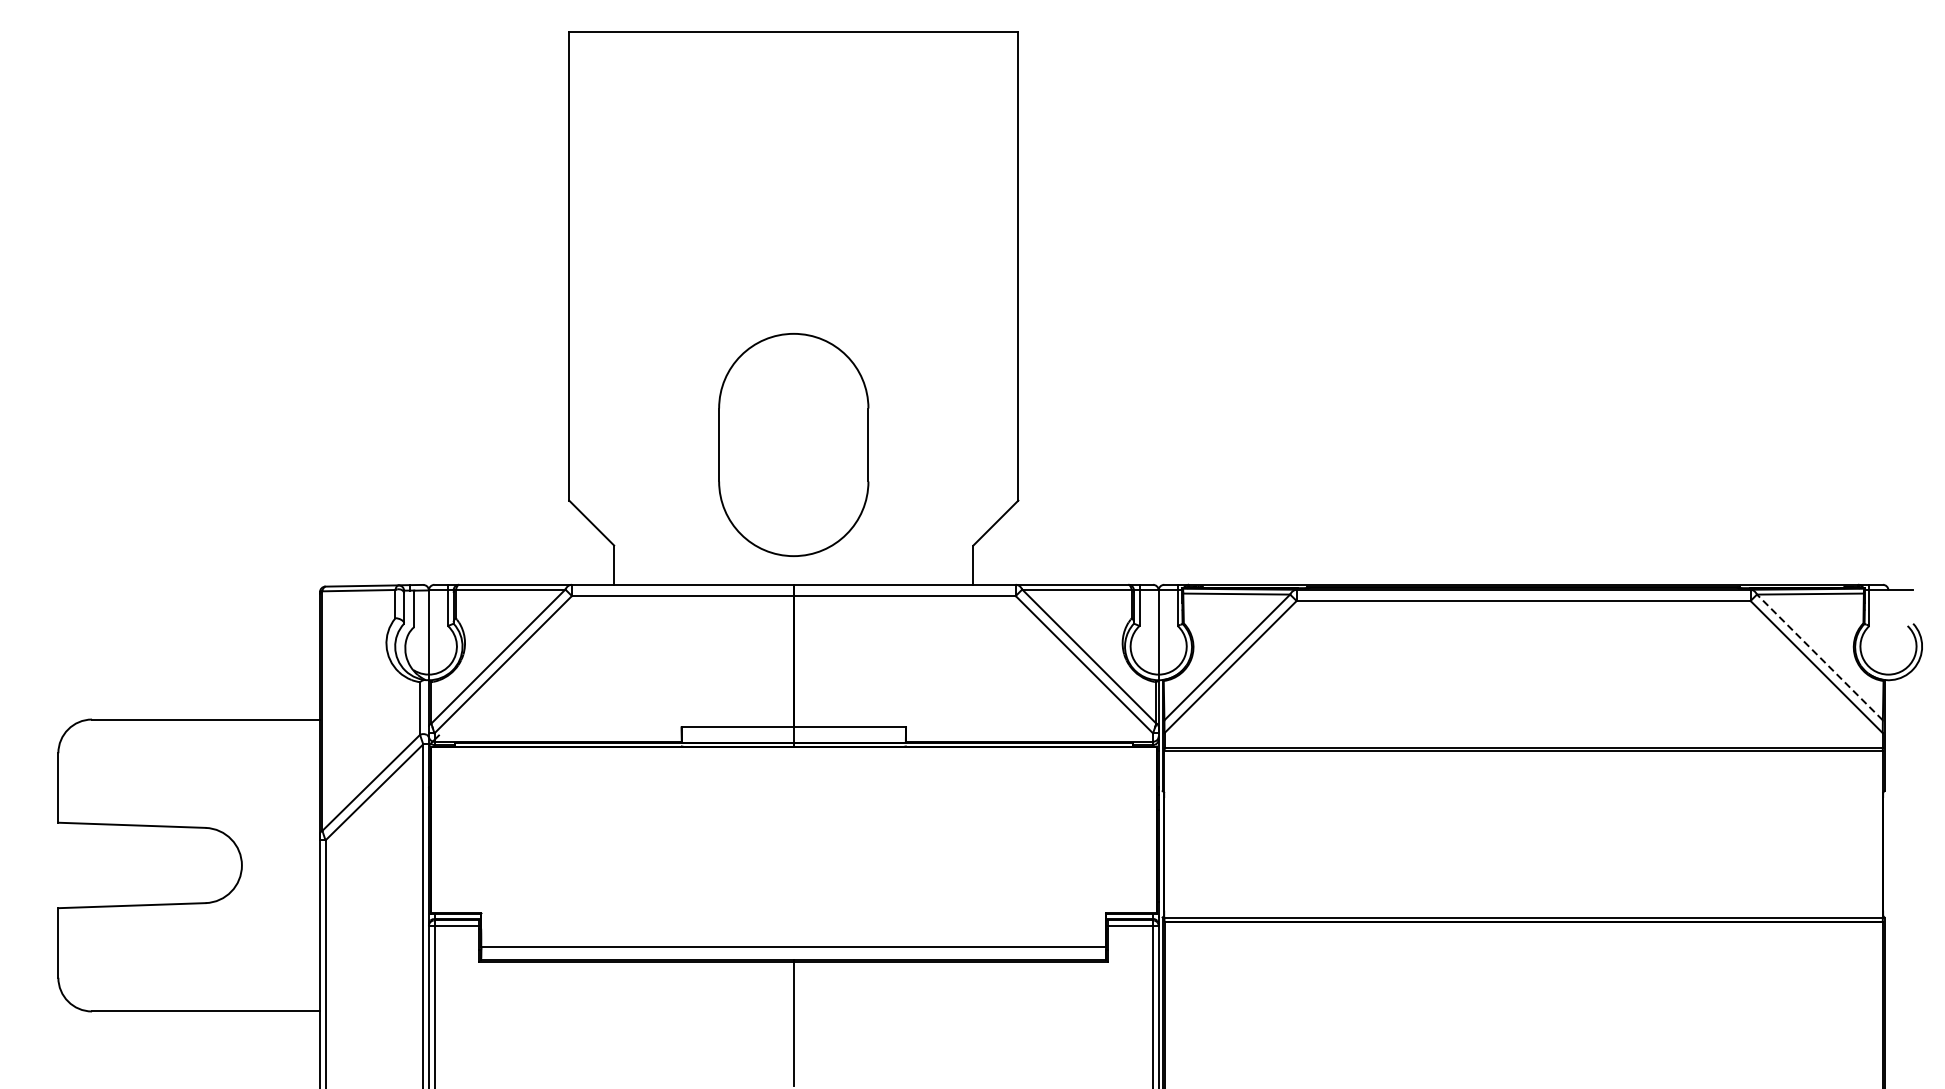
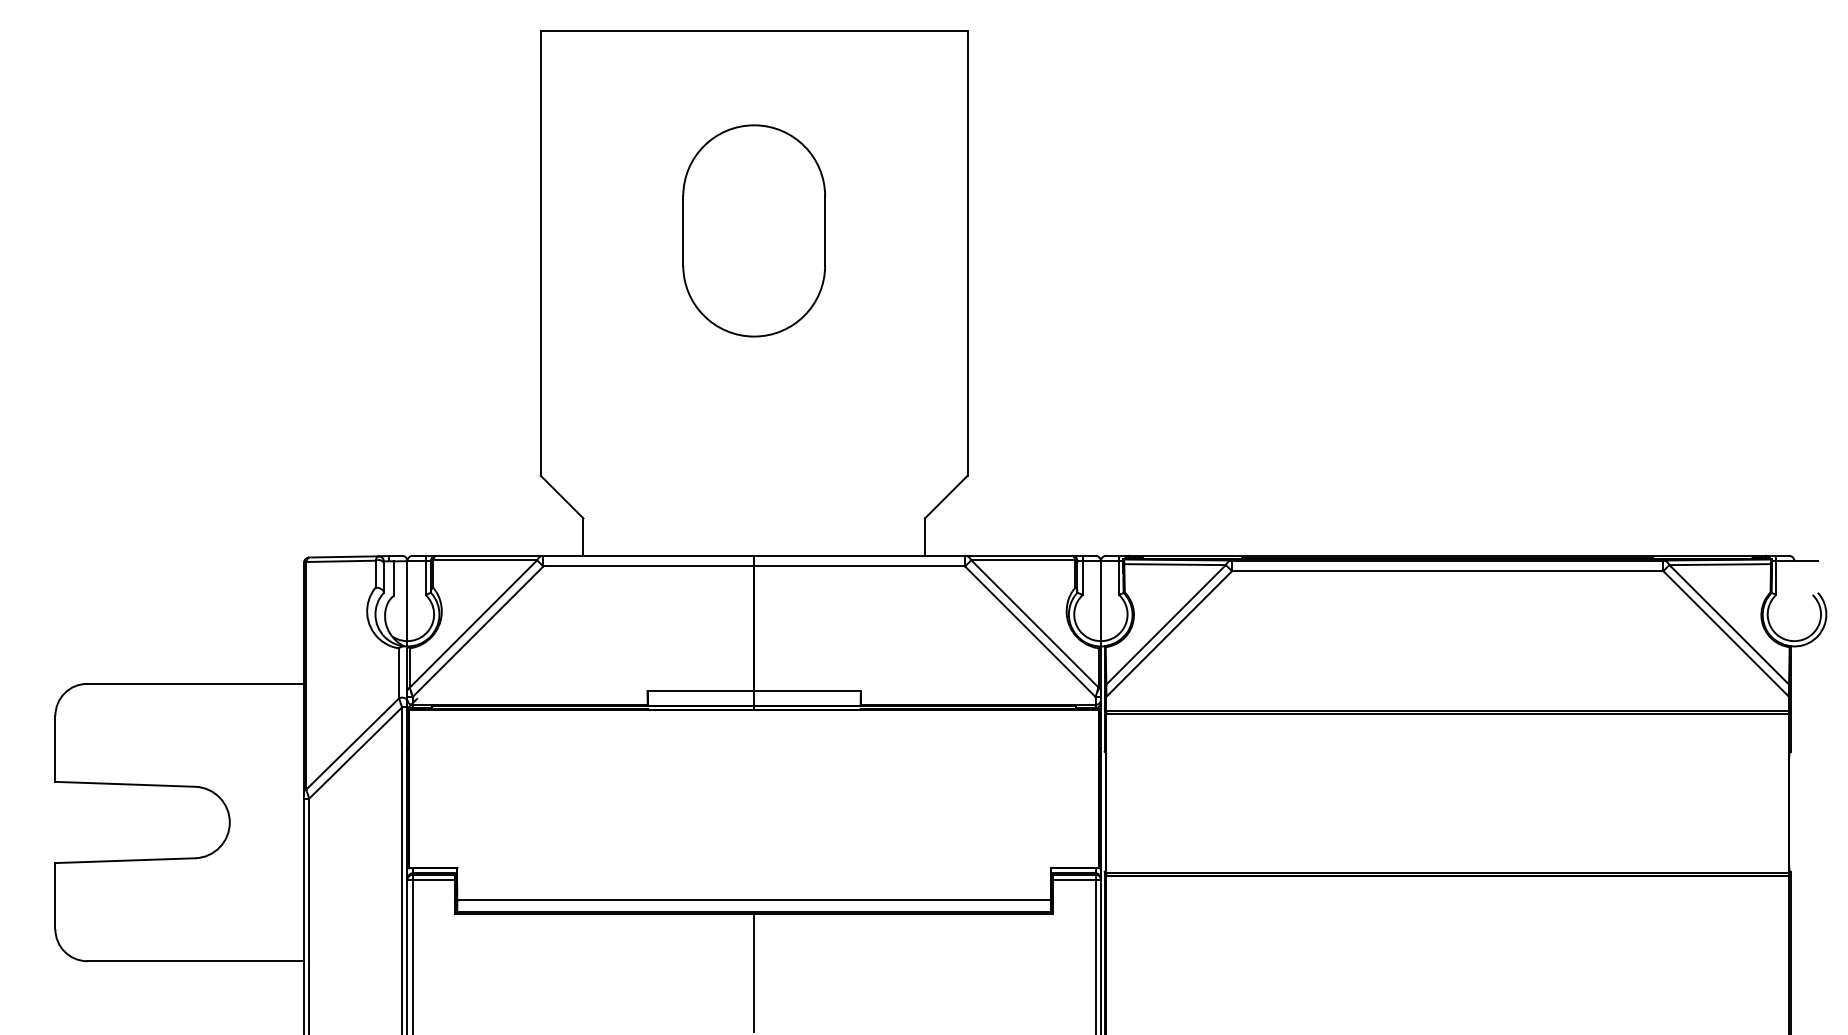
part: (793, 444) -> (753, 230), moved
line: (1820, 657) -> (1729, 624), dashed -> solid

